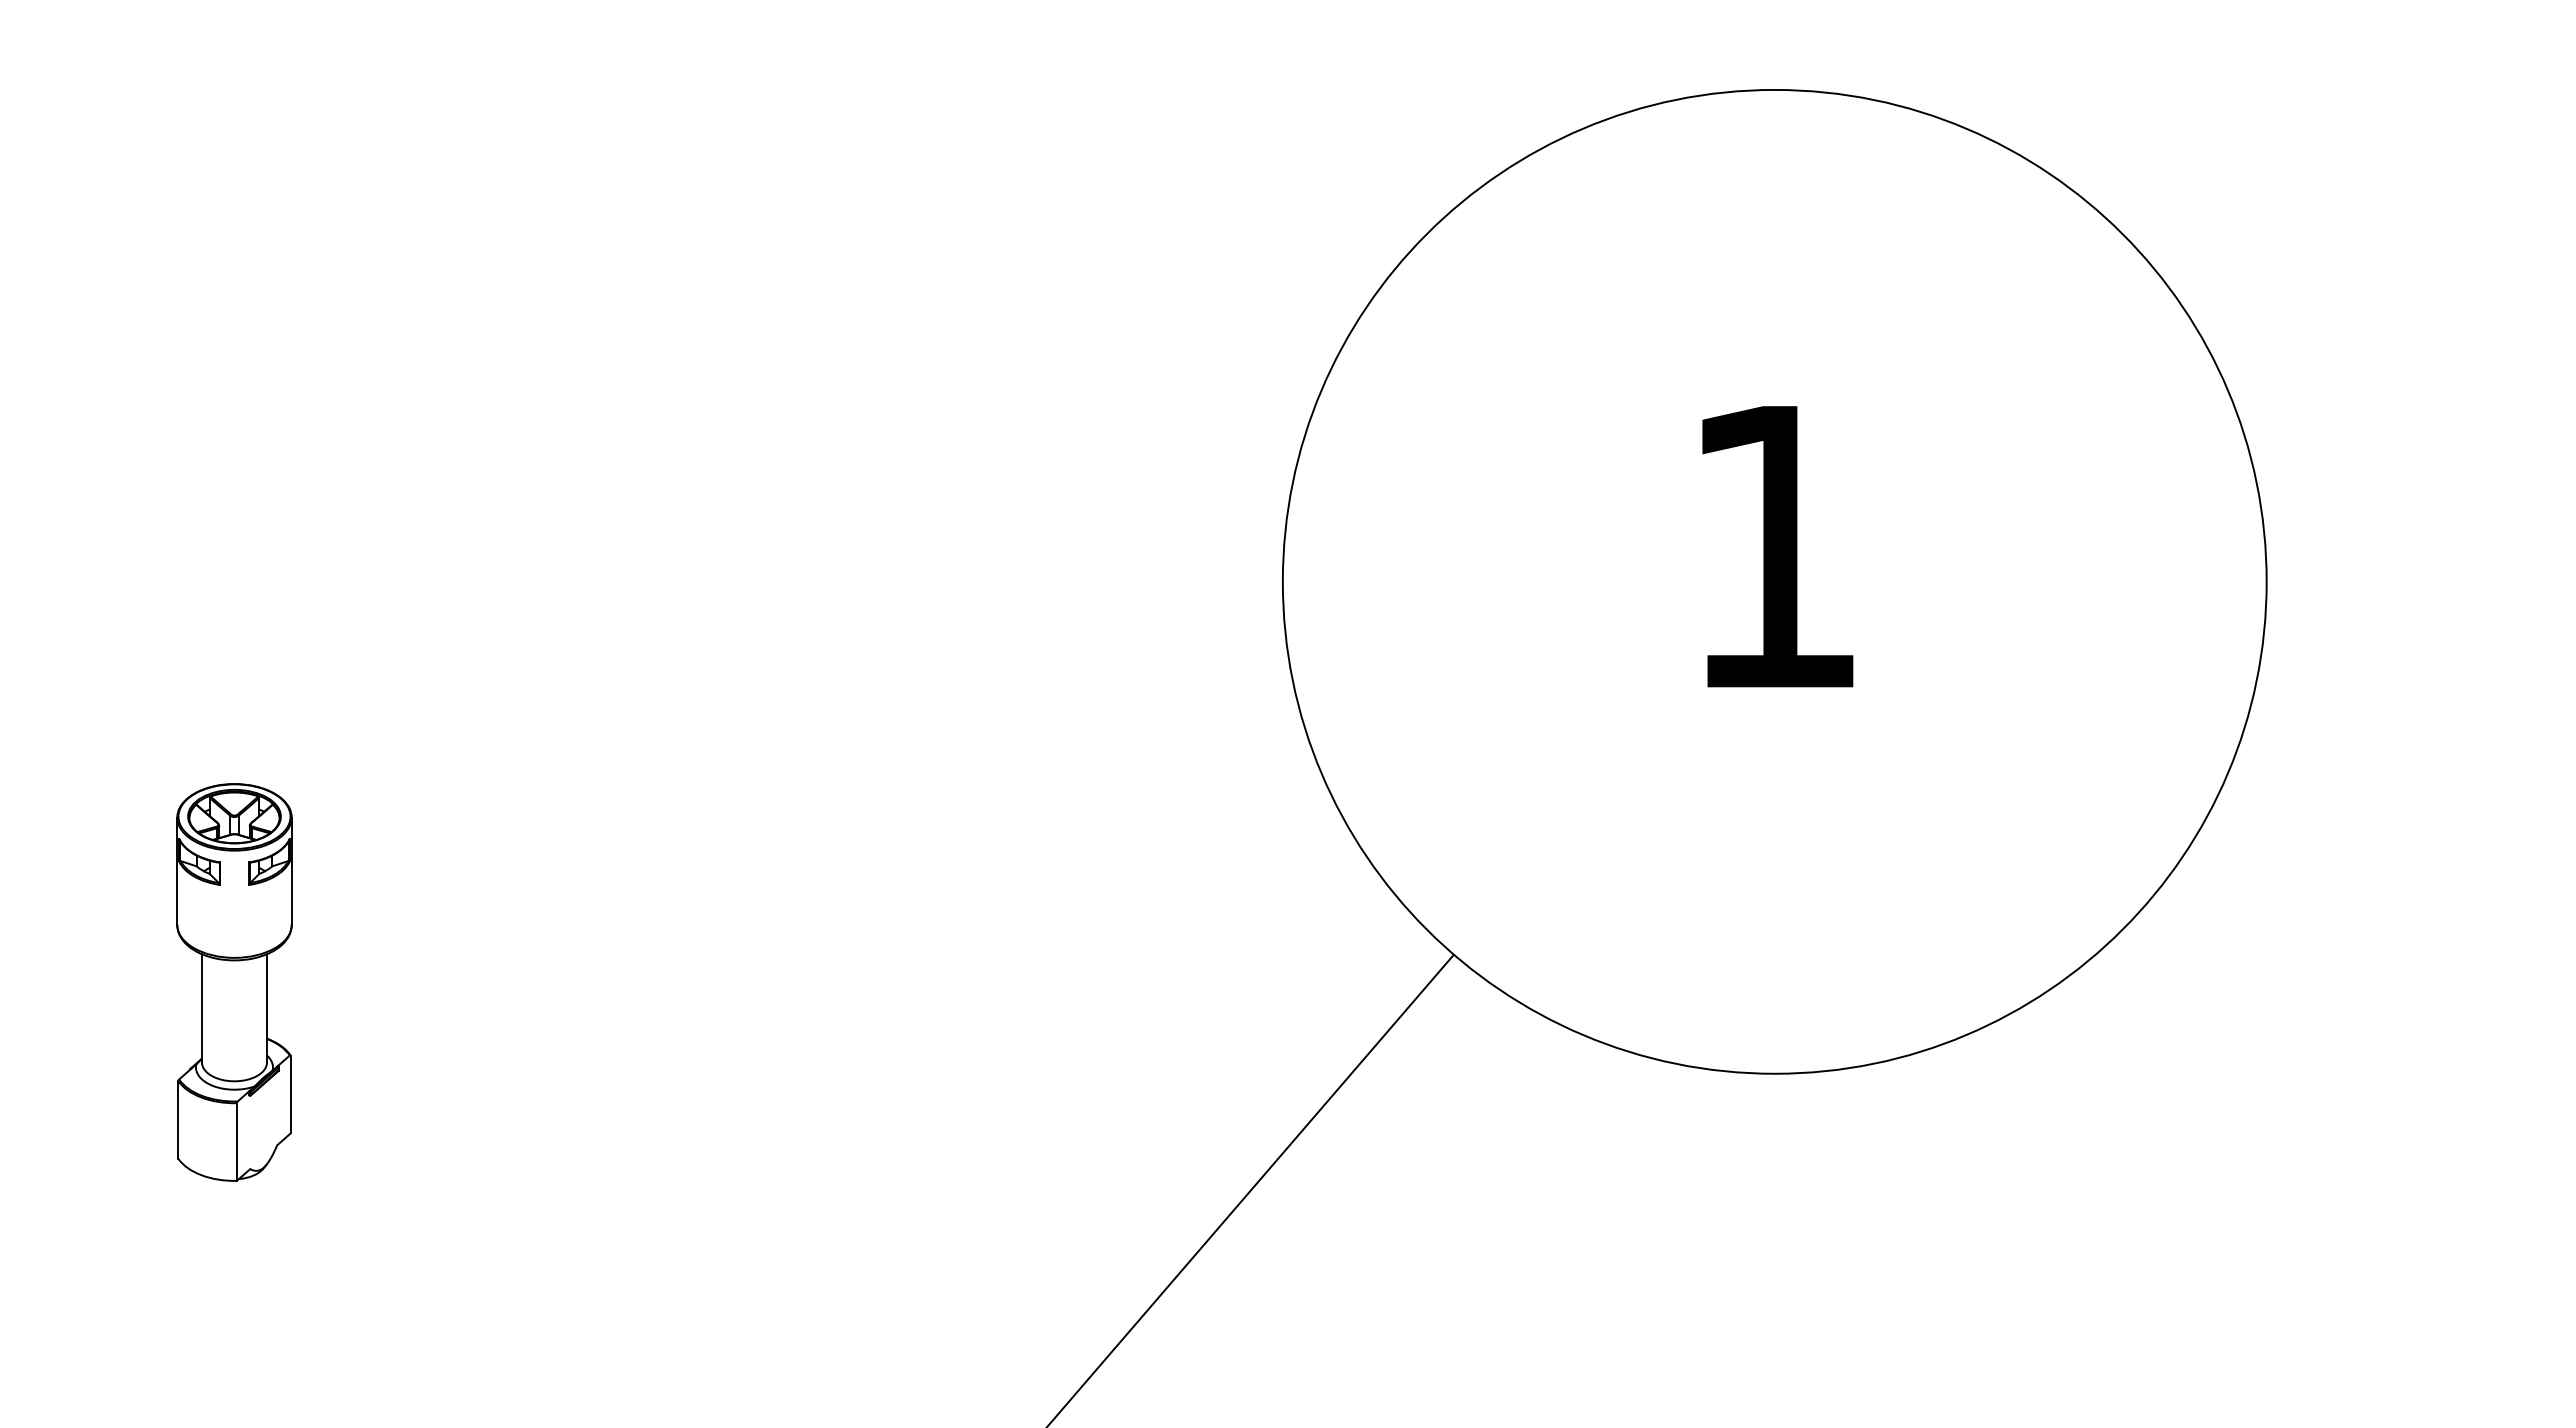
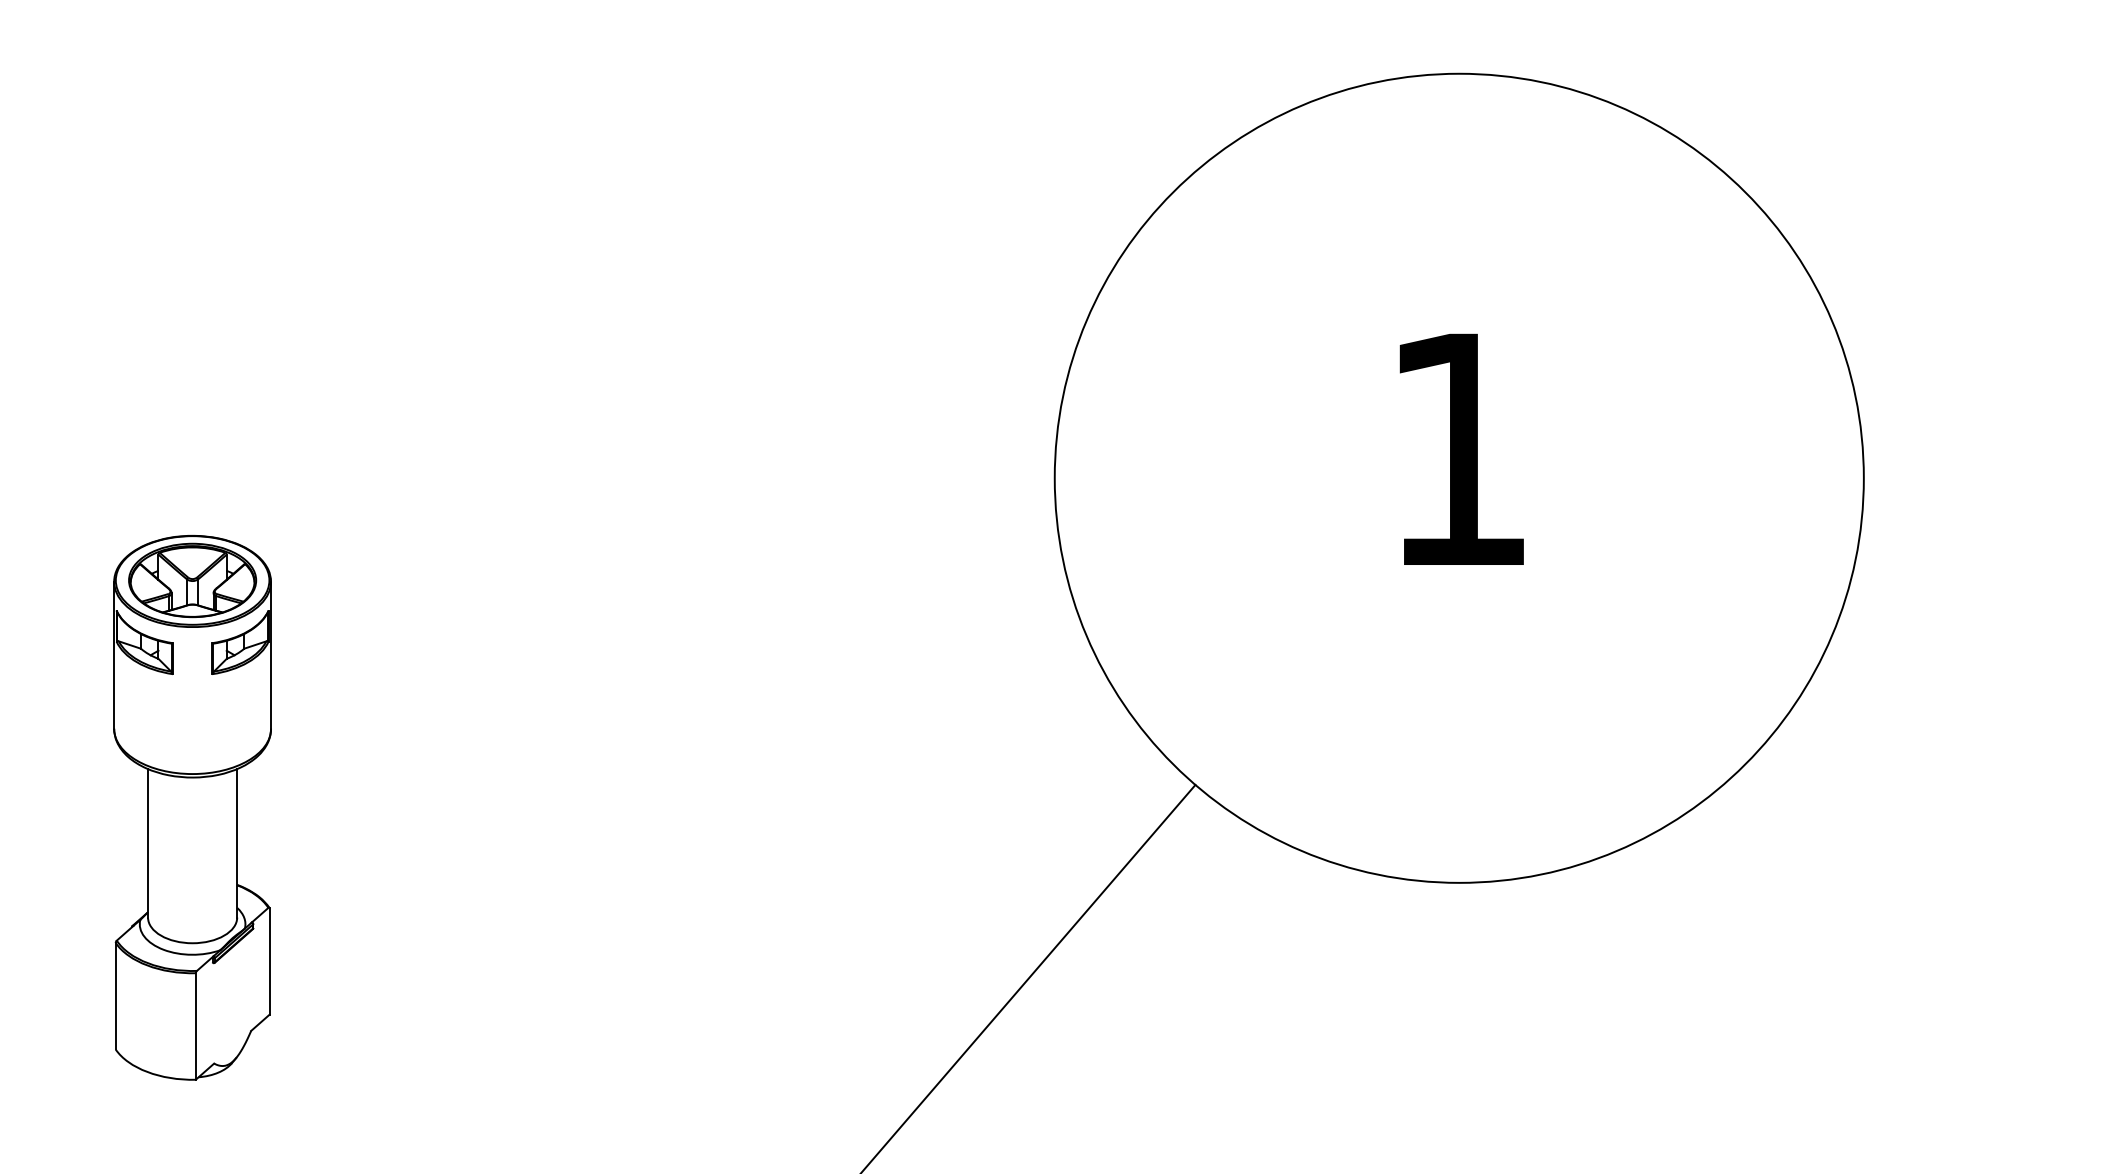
part: (234, 982) -> (192, 807), size x1.67

